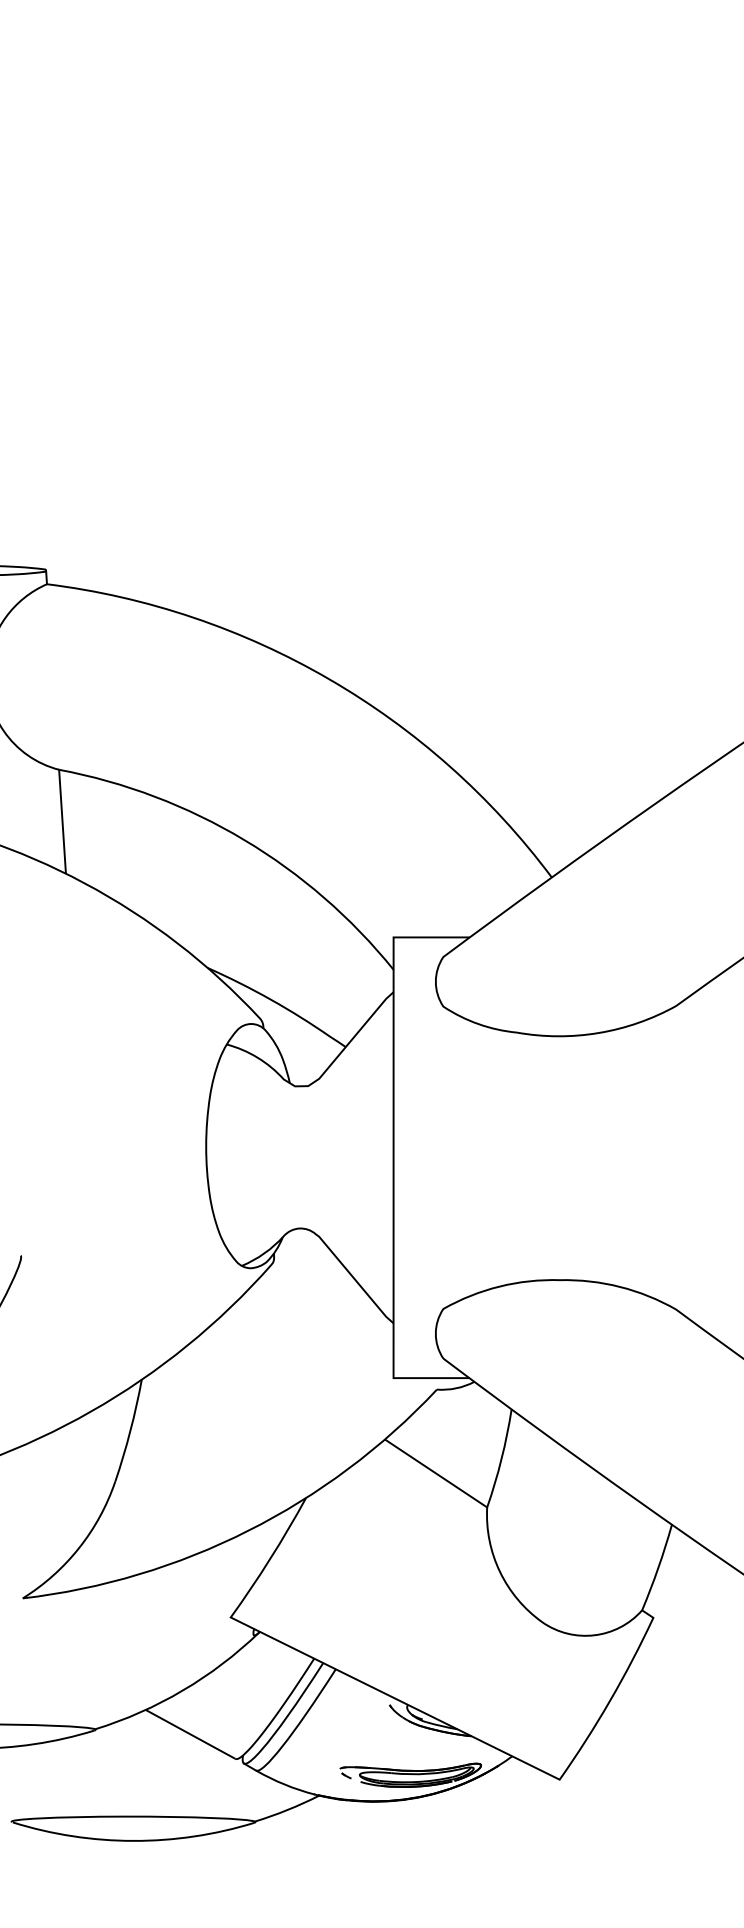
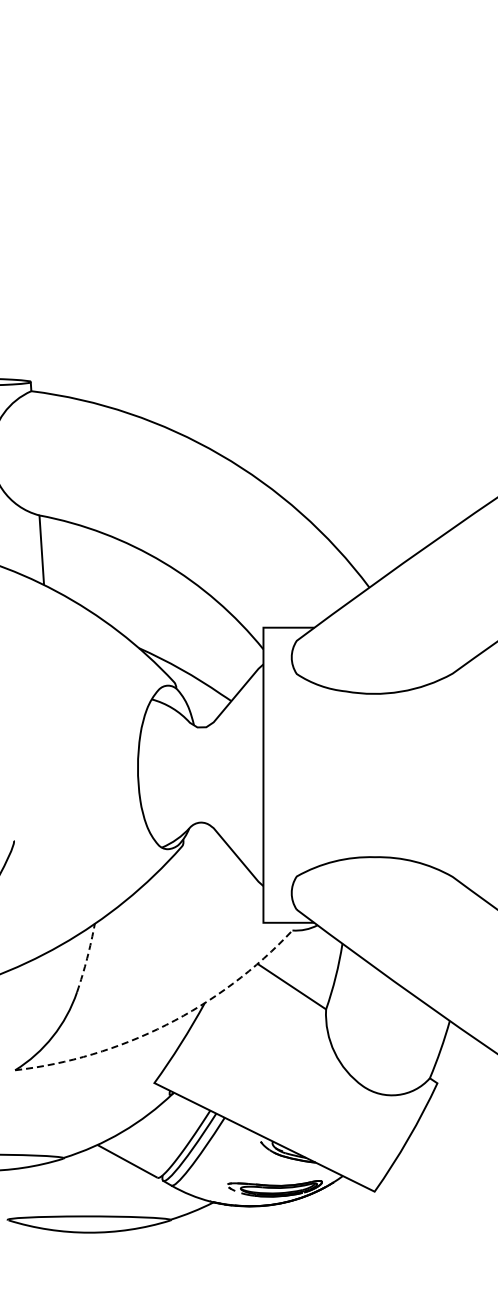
arc: (130, 1431) -> (87, 958), solid -> dashed
arc: (248, 1531) -> (166, 1025), solid -> dashed

